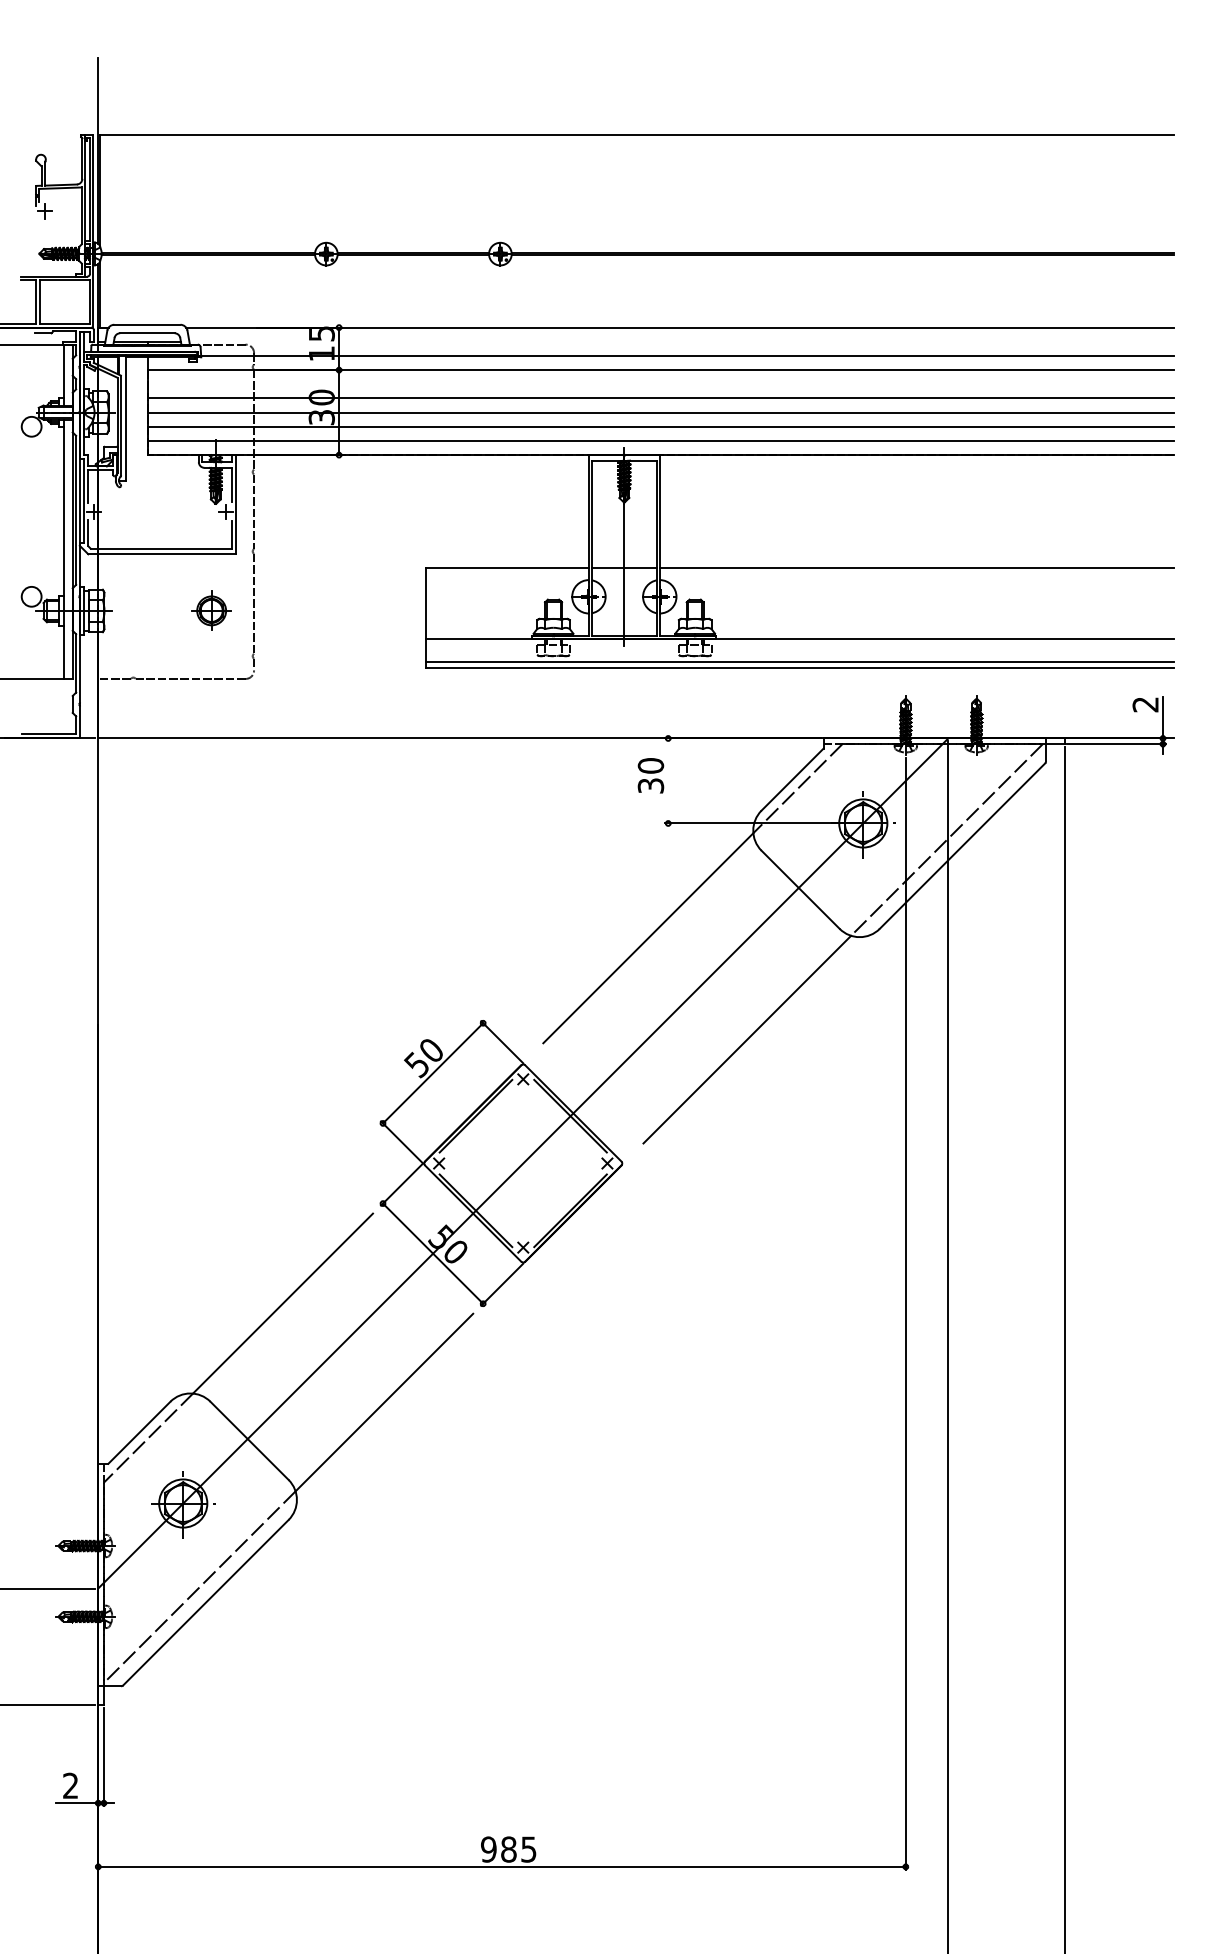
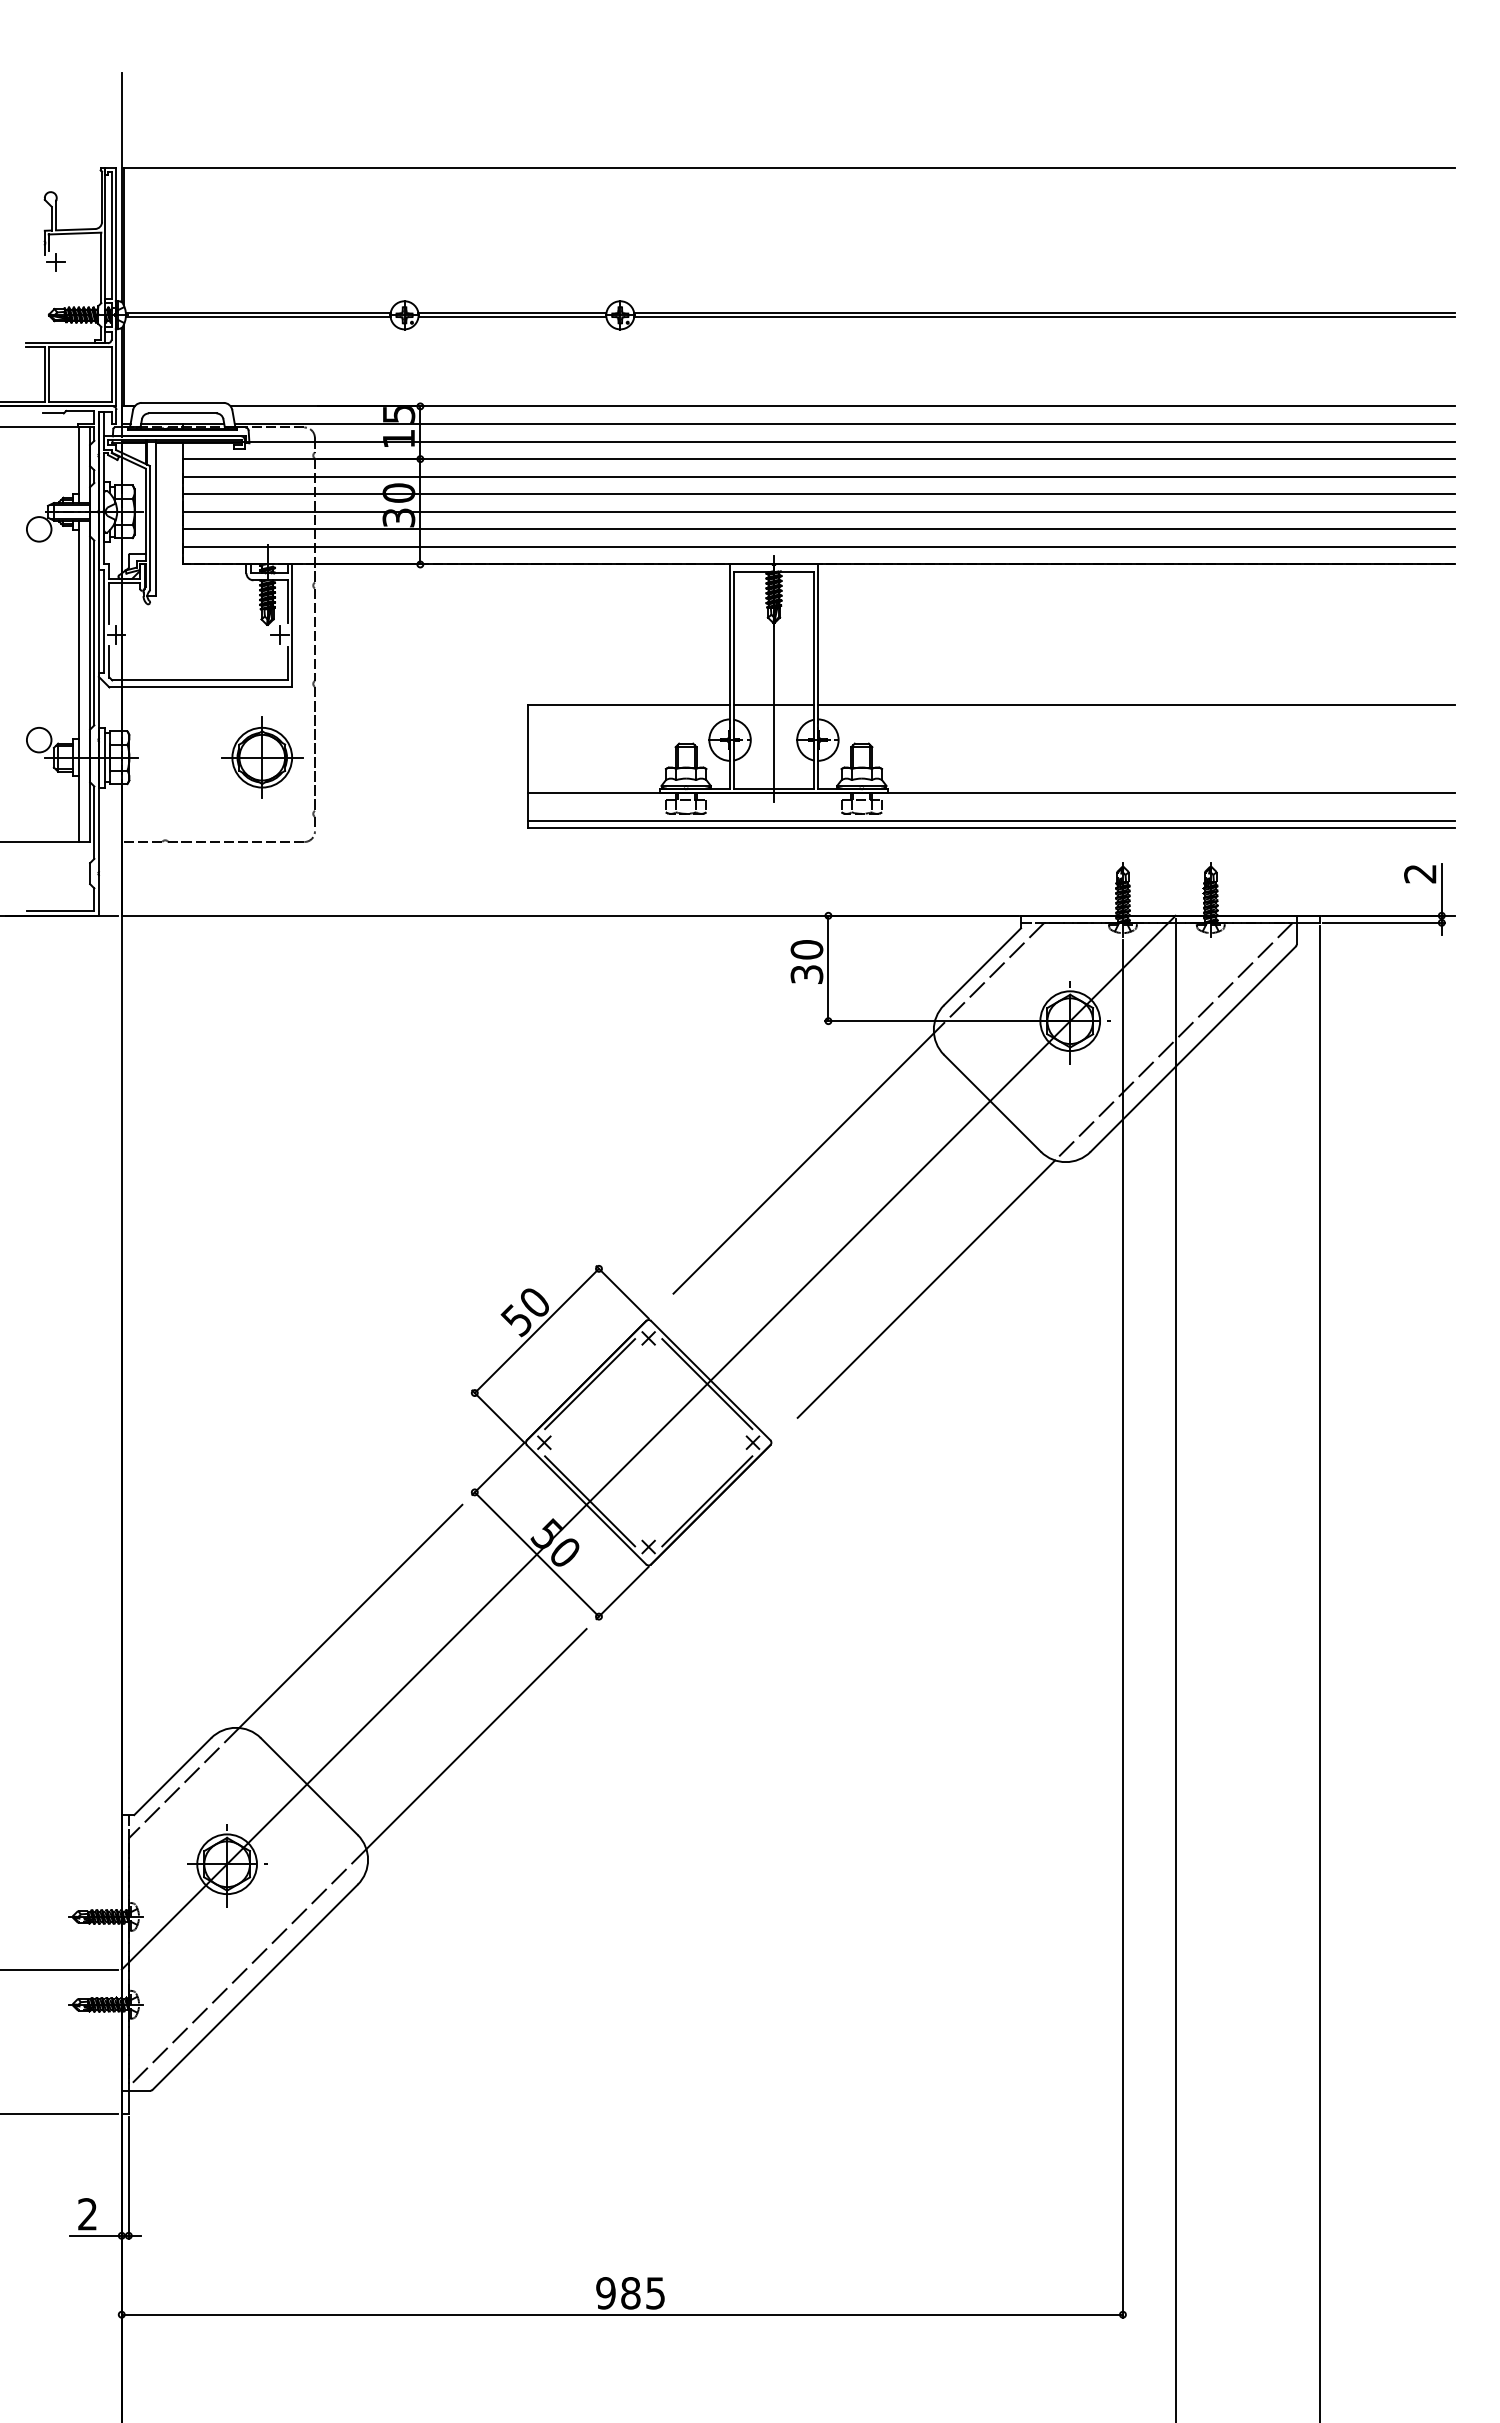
line: (681, 341) -> (844, 423), added
line: (661, 384) -> (819, 476), added
part: (211, 610) -> (262, 757), size x1.67
line: (668, 780) -> (828, 968), added

